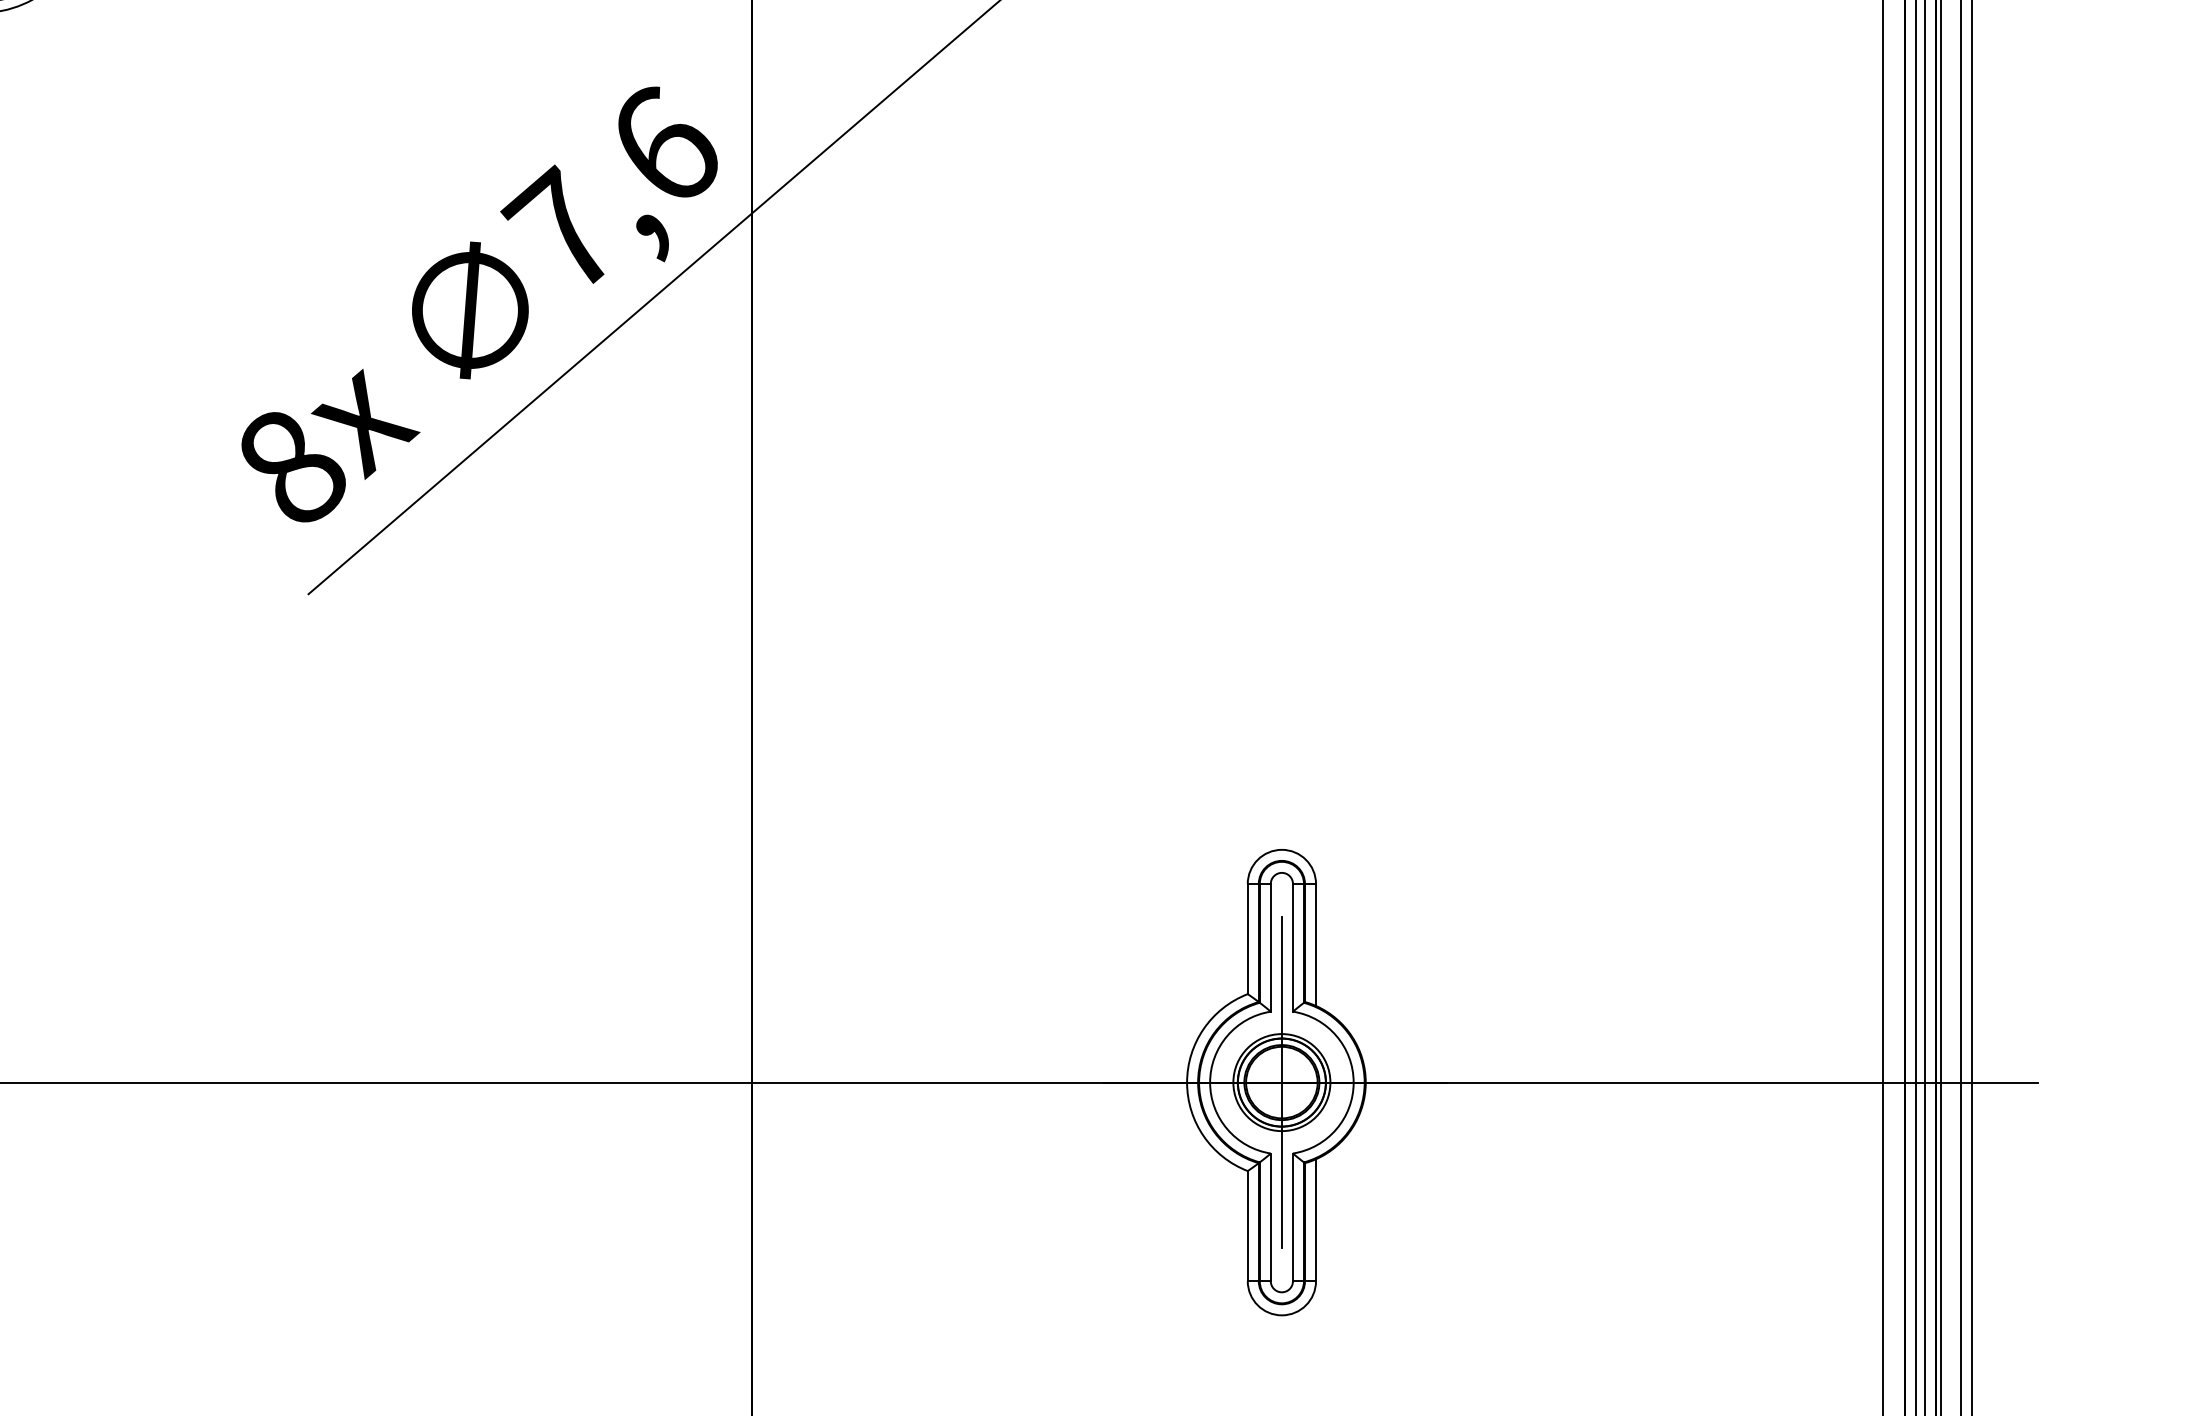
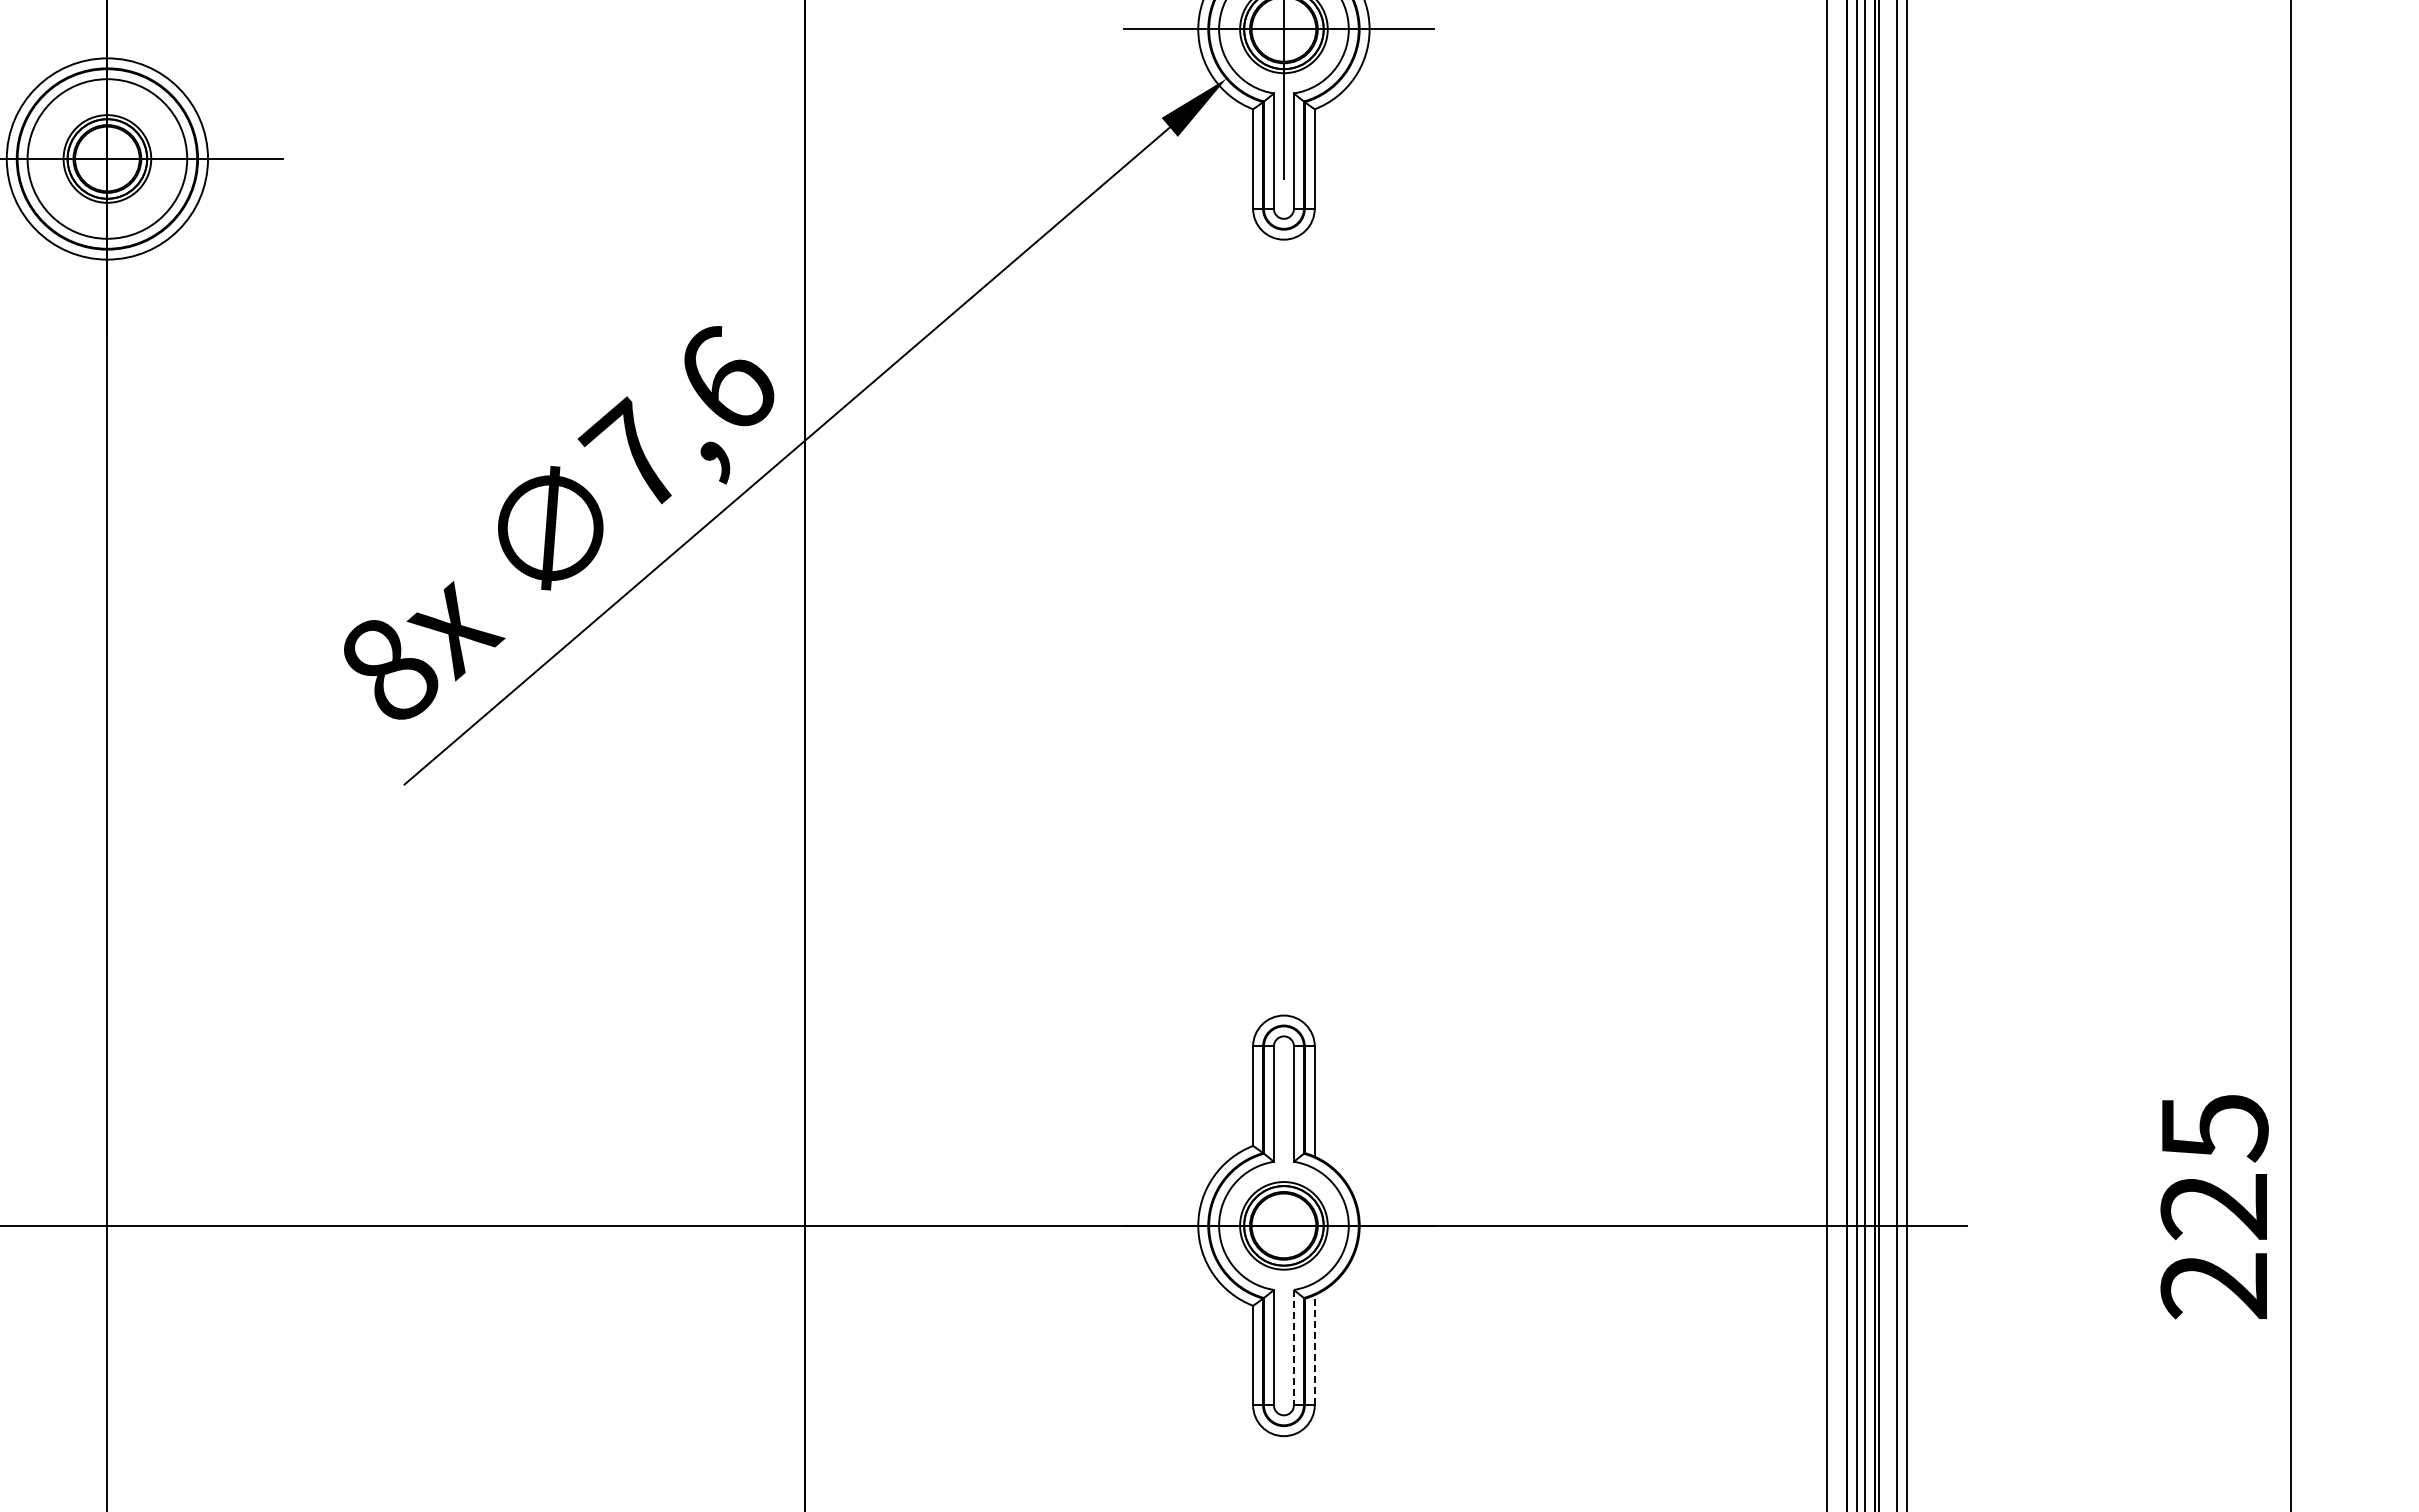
line: (1281, 1082) -> (1283, 1225), removed
line: (1292, 1217) -> (1293, 1347), solid -> dashed
line: (1315, 1219) -> (1314, 1349), solid -> dashed

